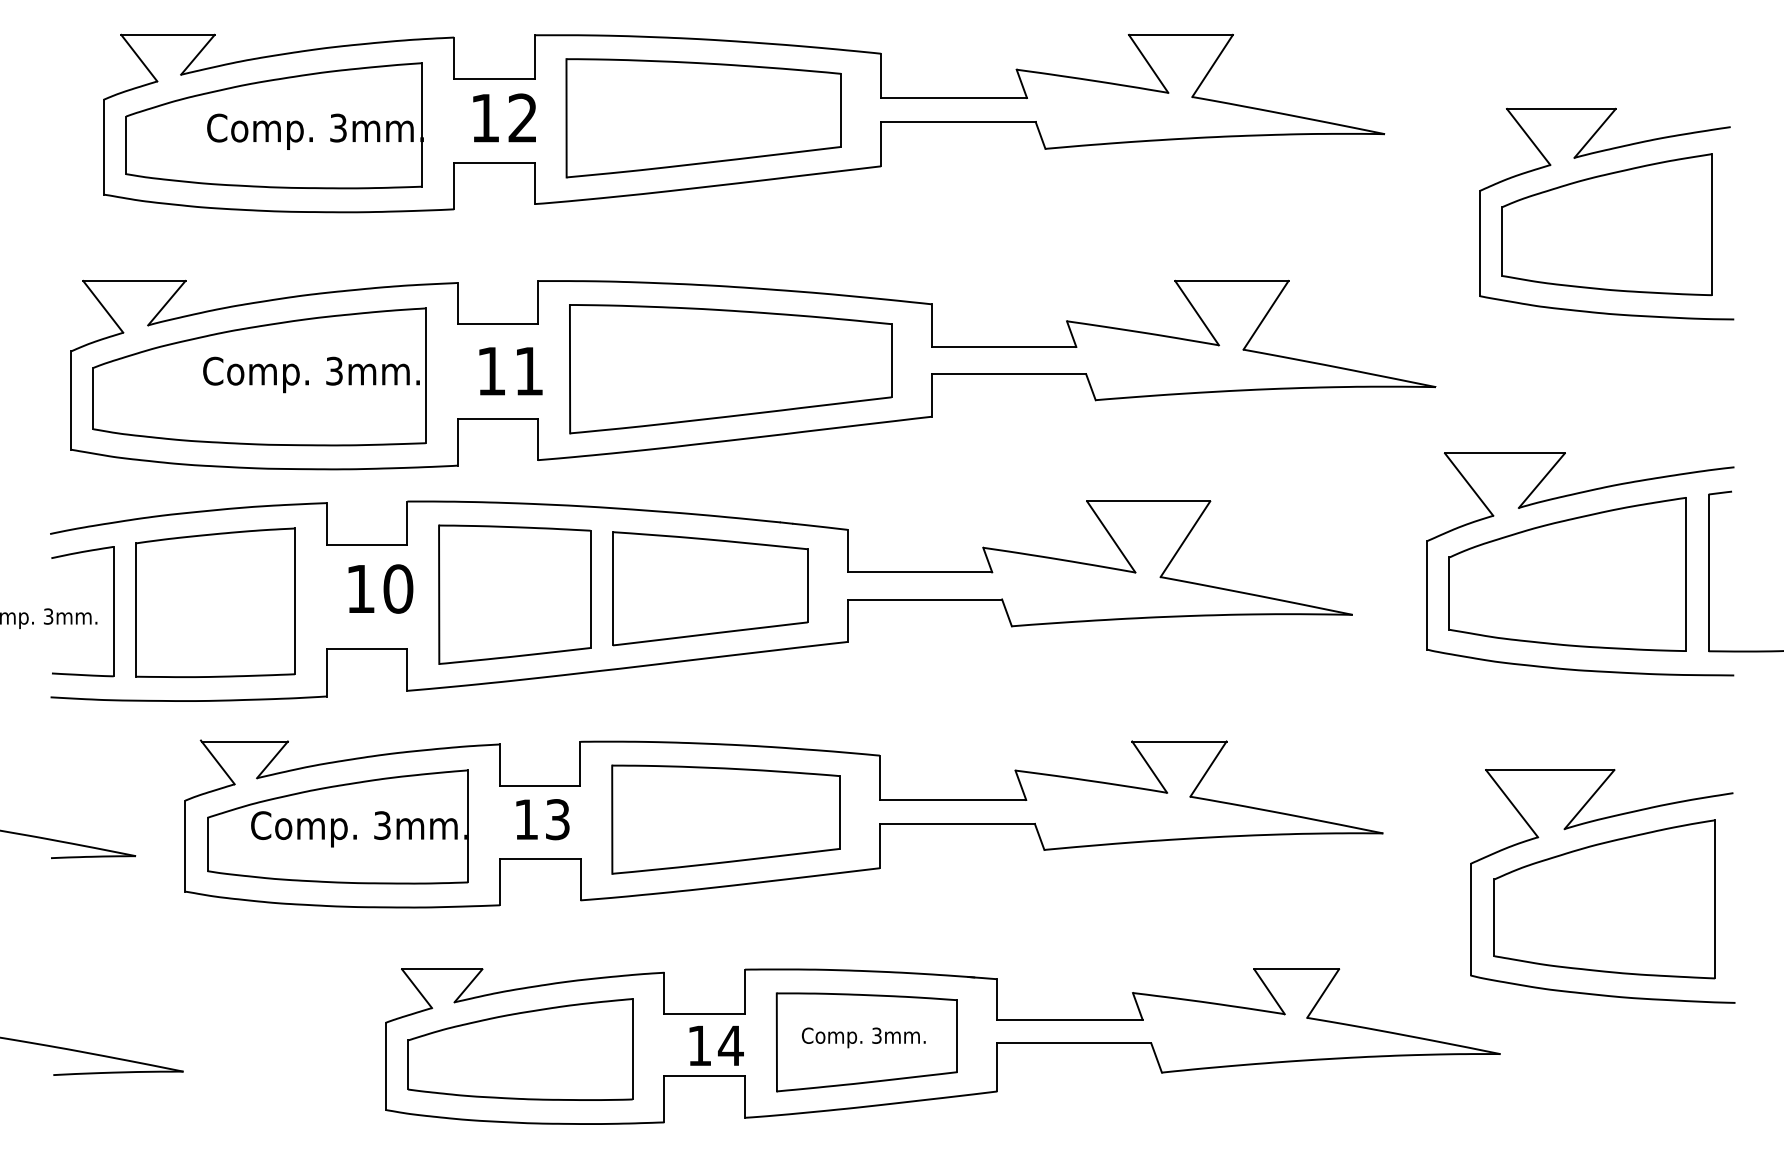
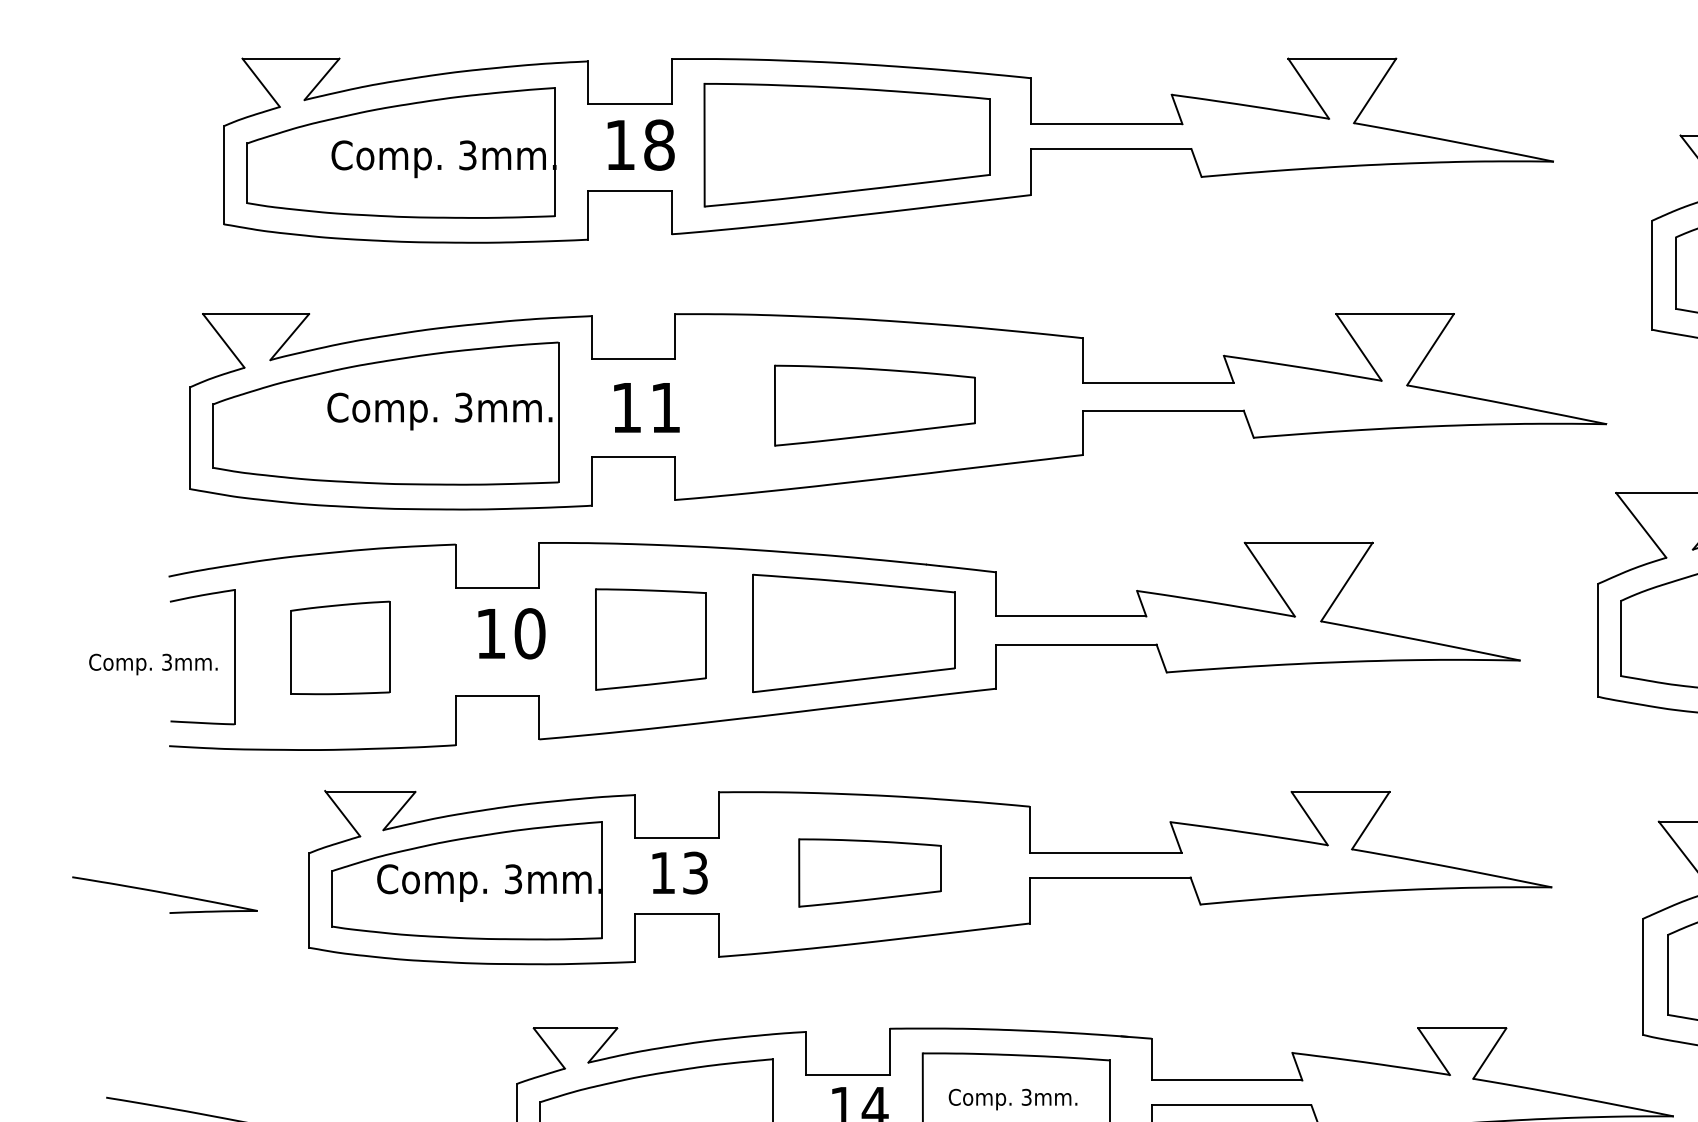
text: (522, 117) -> (658, 144), 12 -> 18
part: (730, 369) -> (874, 405), size x0.6
part: (514, 594) -> (650, 639), size x0.7
part: (215, 602) -> (340, 647), size x0.6
part: (725, 819) -> (869, 872), size x0.6

